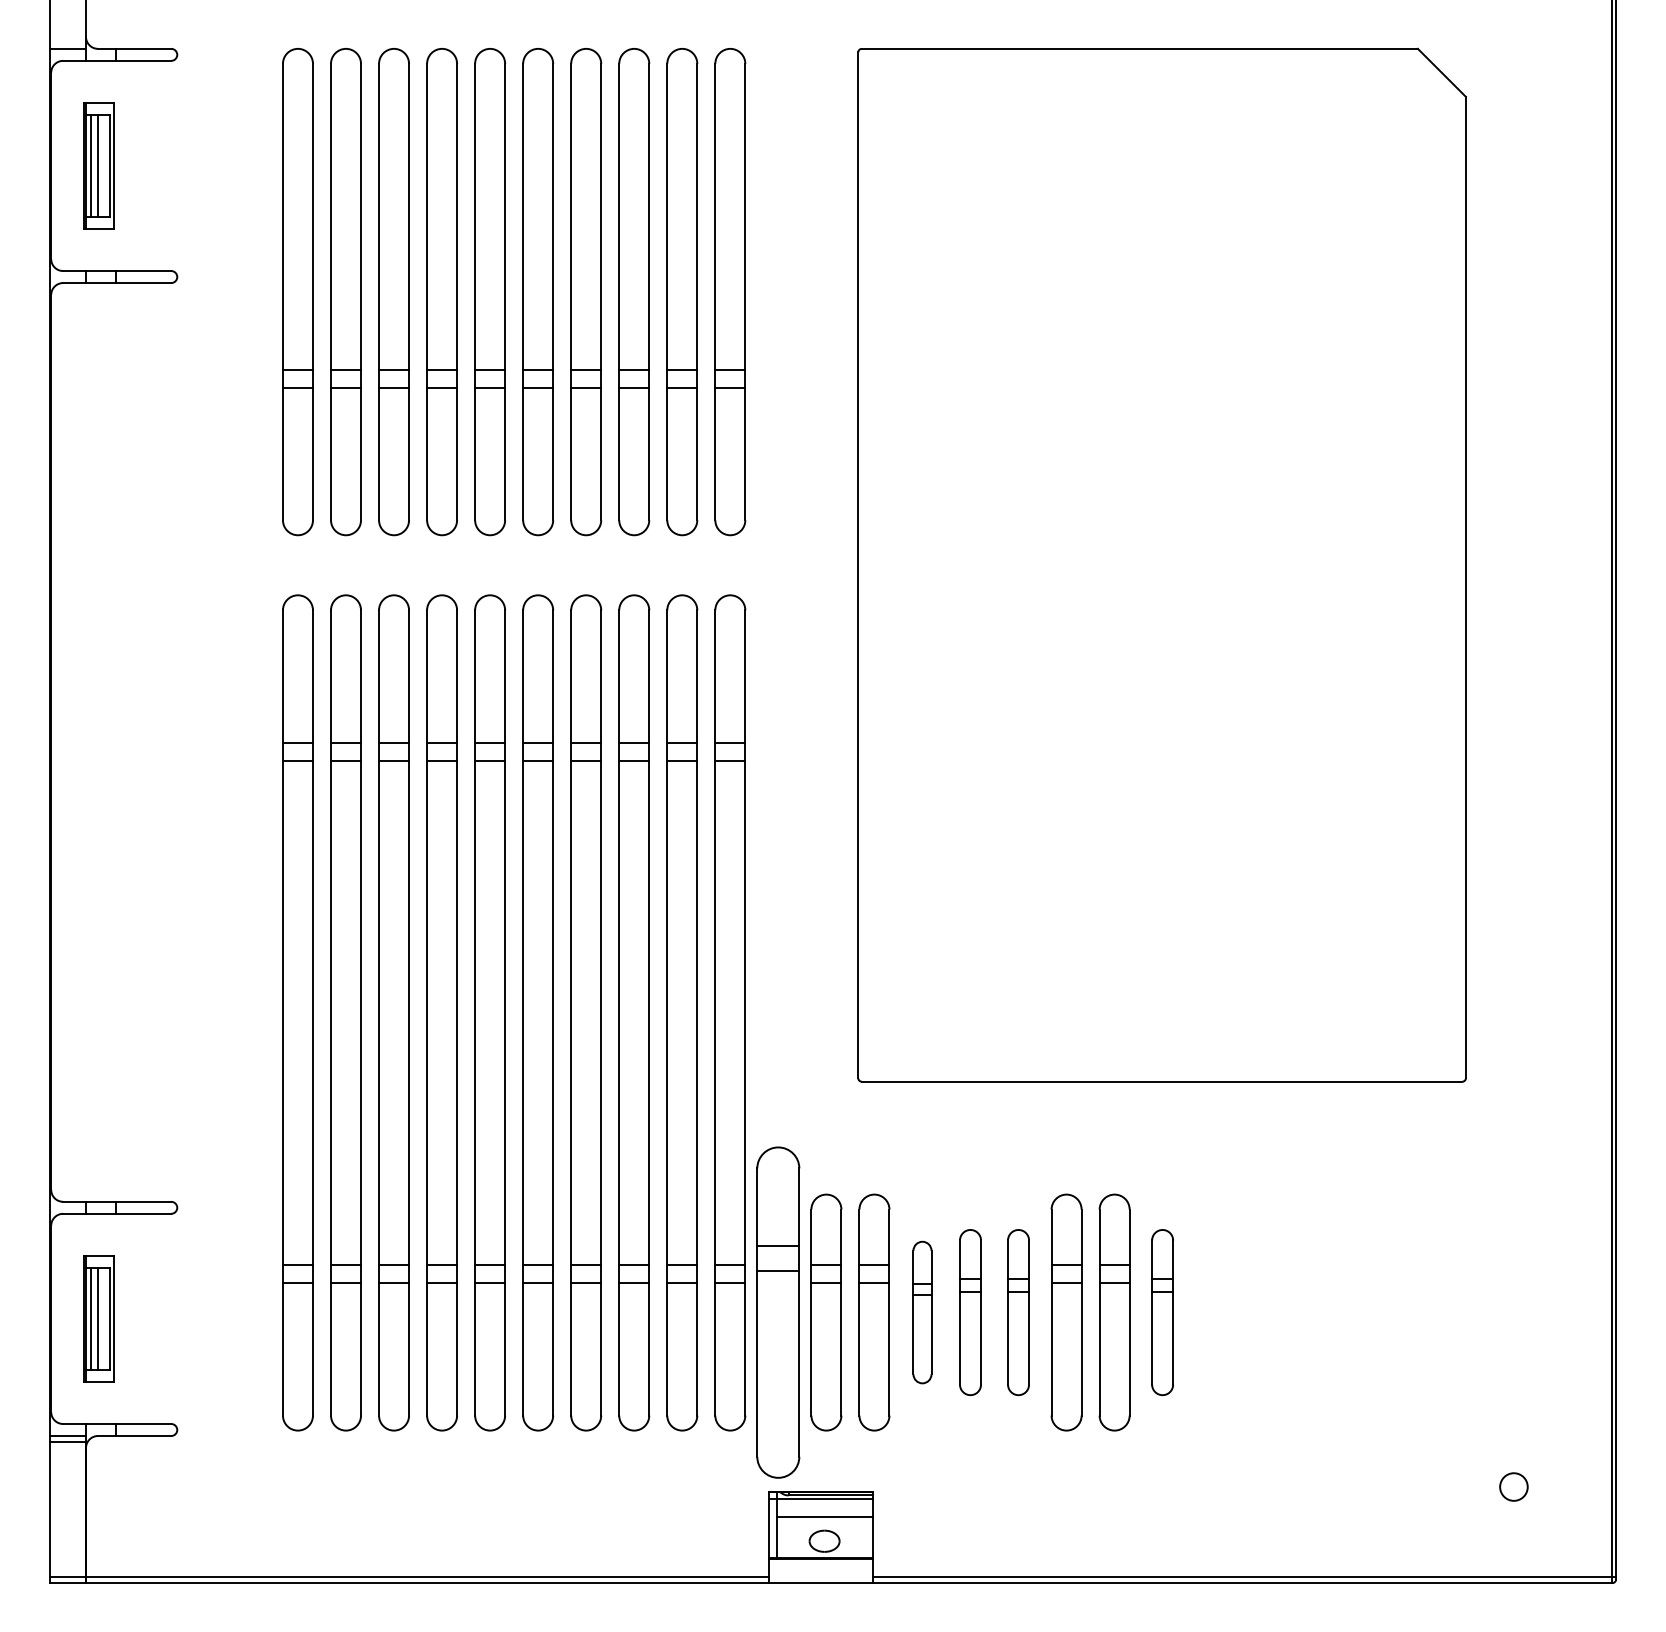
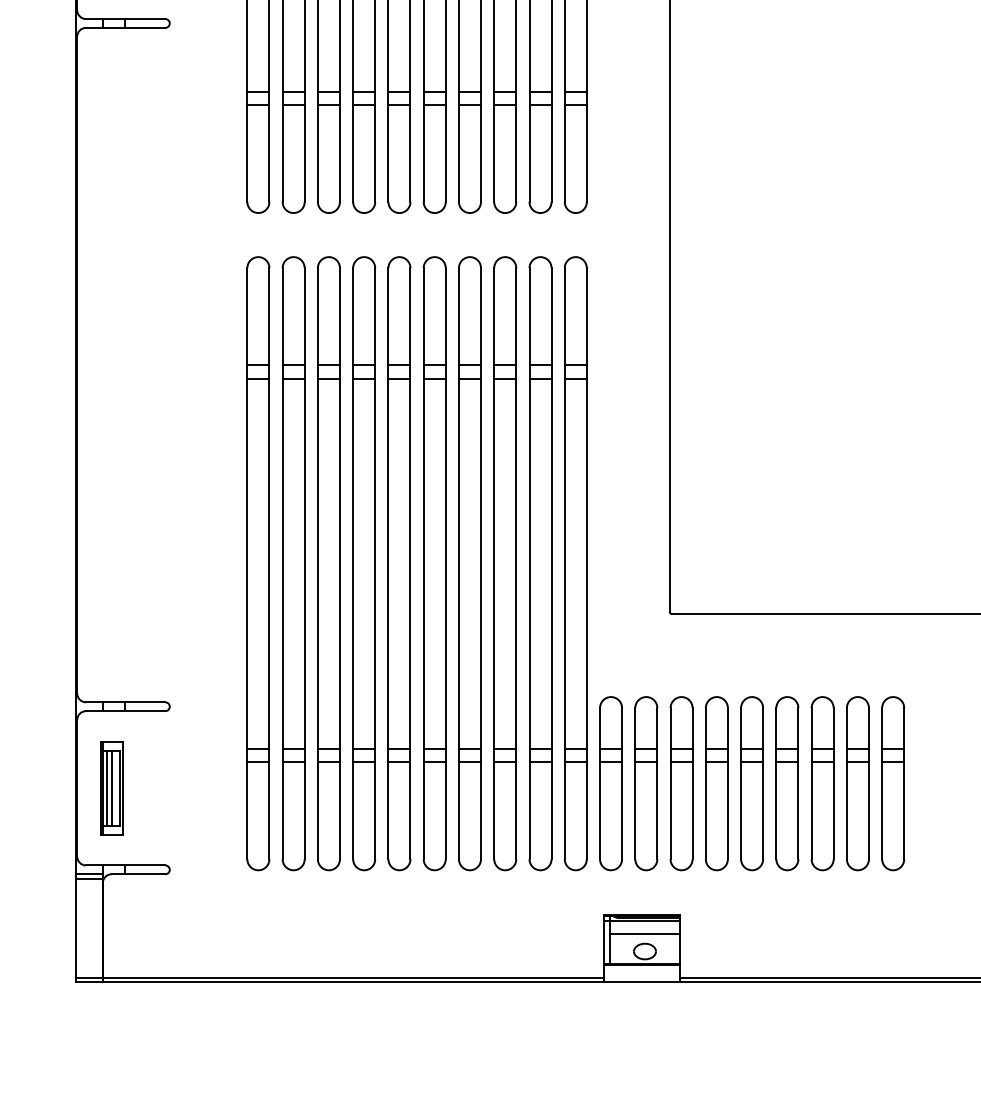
part: (778, 1312) -> (611, 783), size x0.71
part: (922, 1312) -> (716, 783), size x1.67
part: (970, 1312) -> (752, 783), size x1.43
part: (1018, 1312) -> (787, 783), size x1.43
part: (1162, 1312) -> (893, 783), size x1.43

